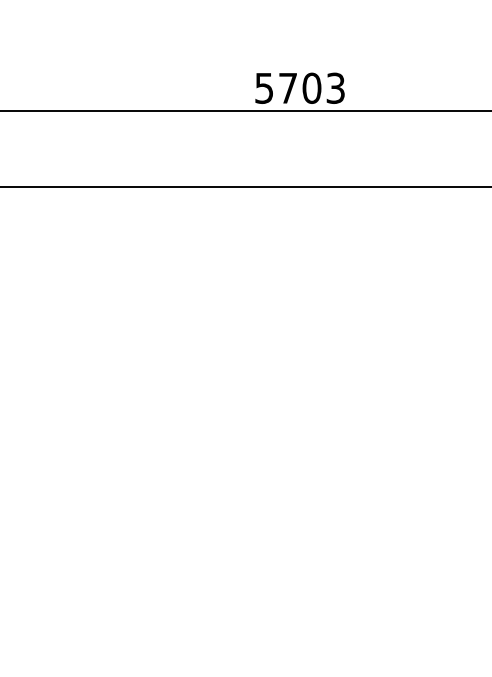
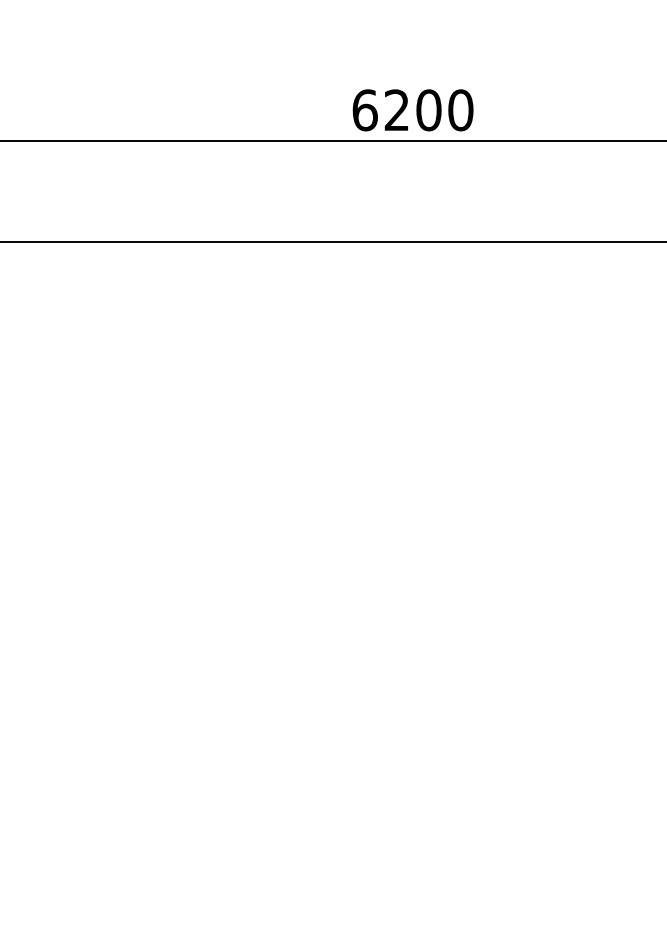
text: (299, 88) -> (412, 110), 5703 -> 6200

